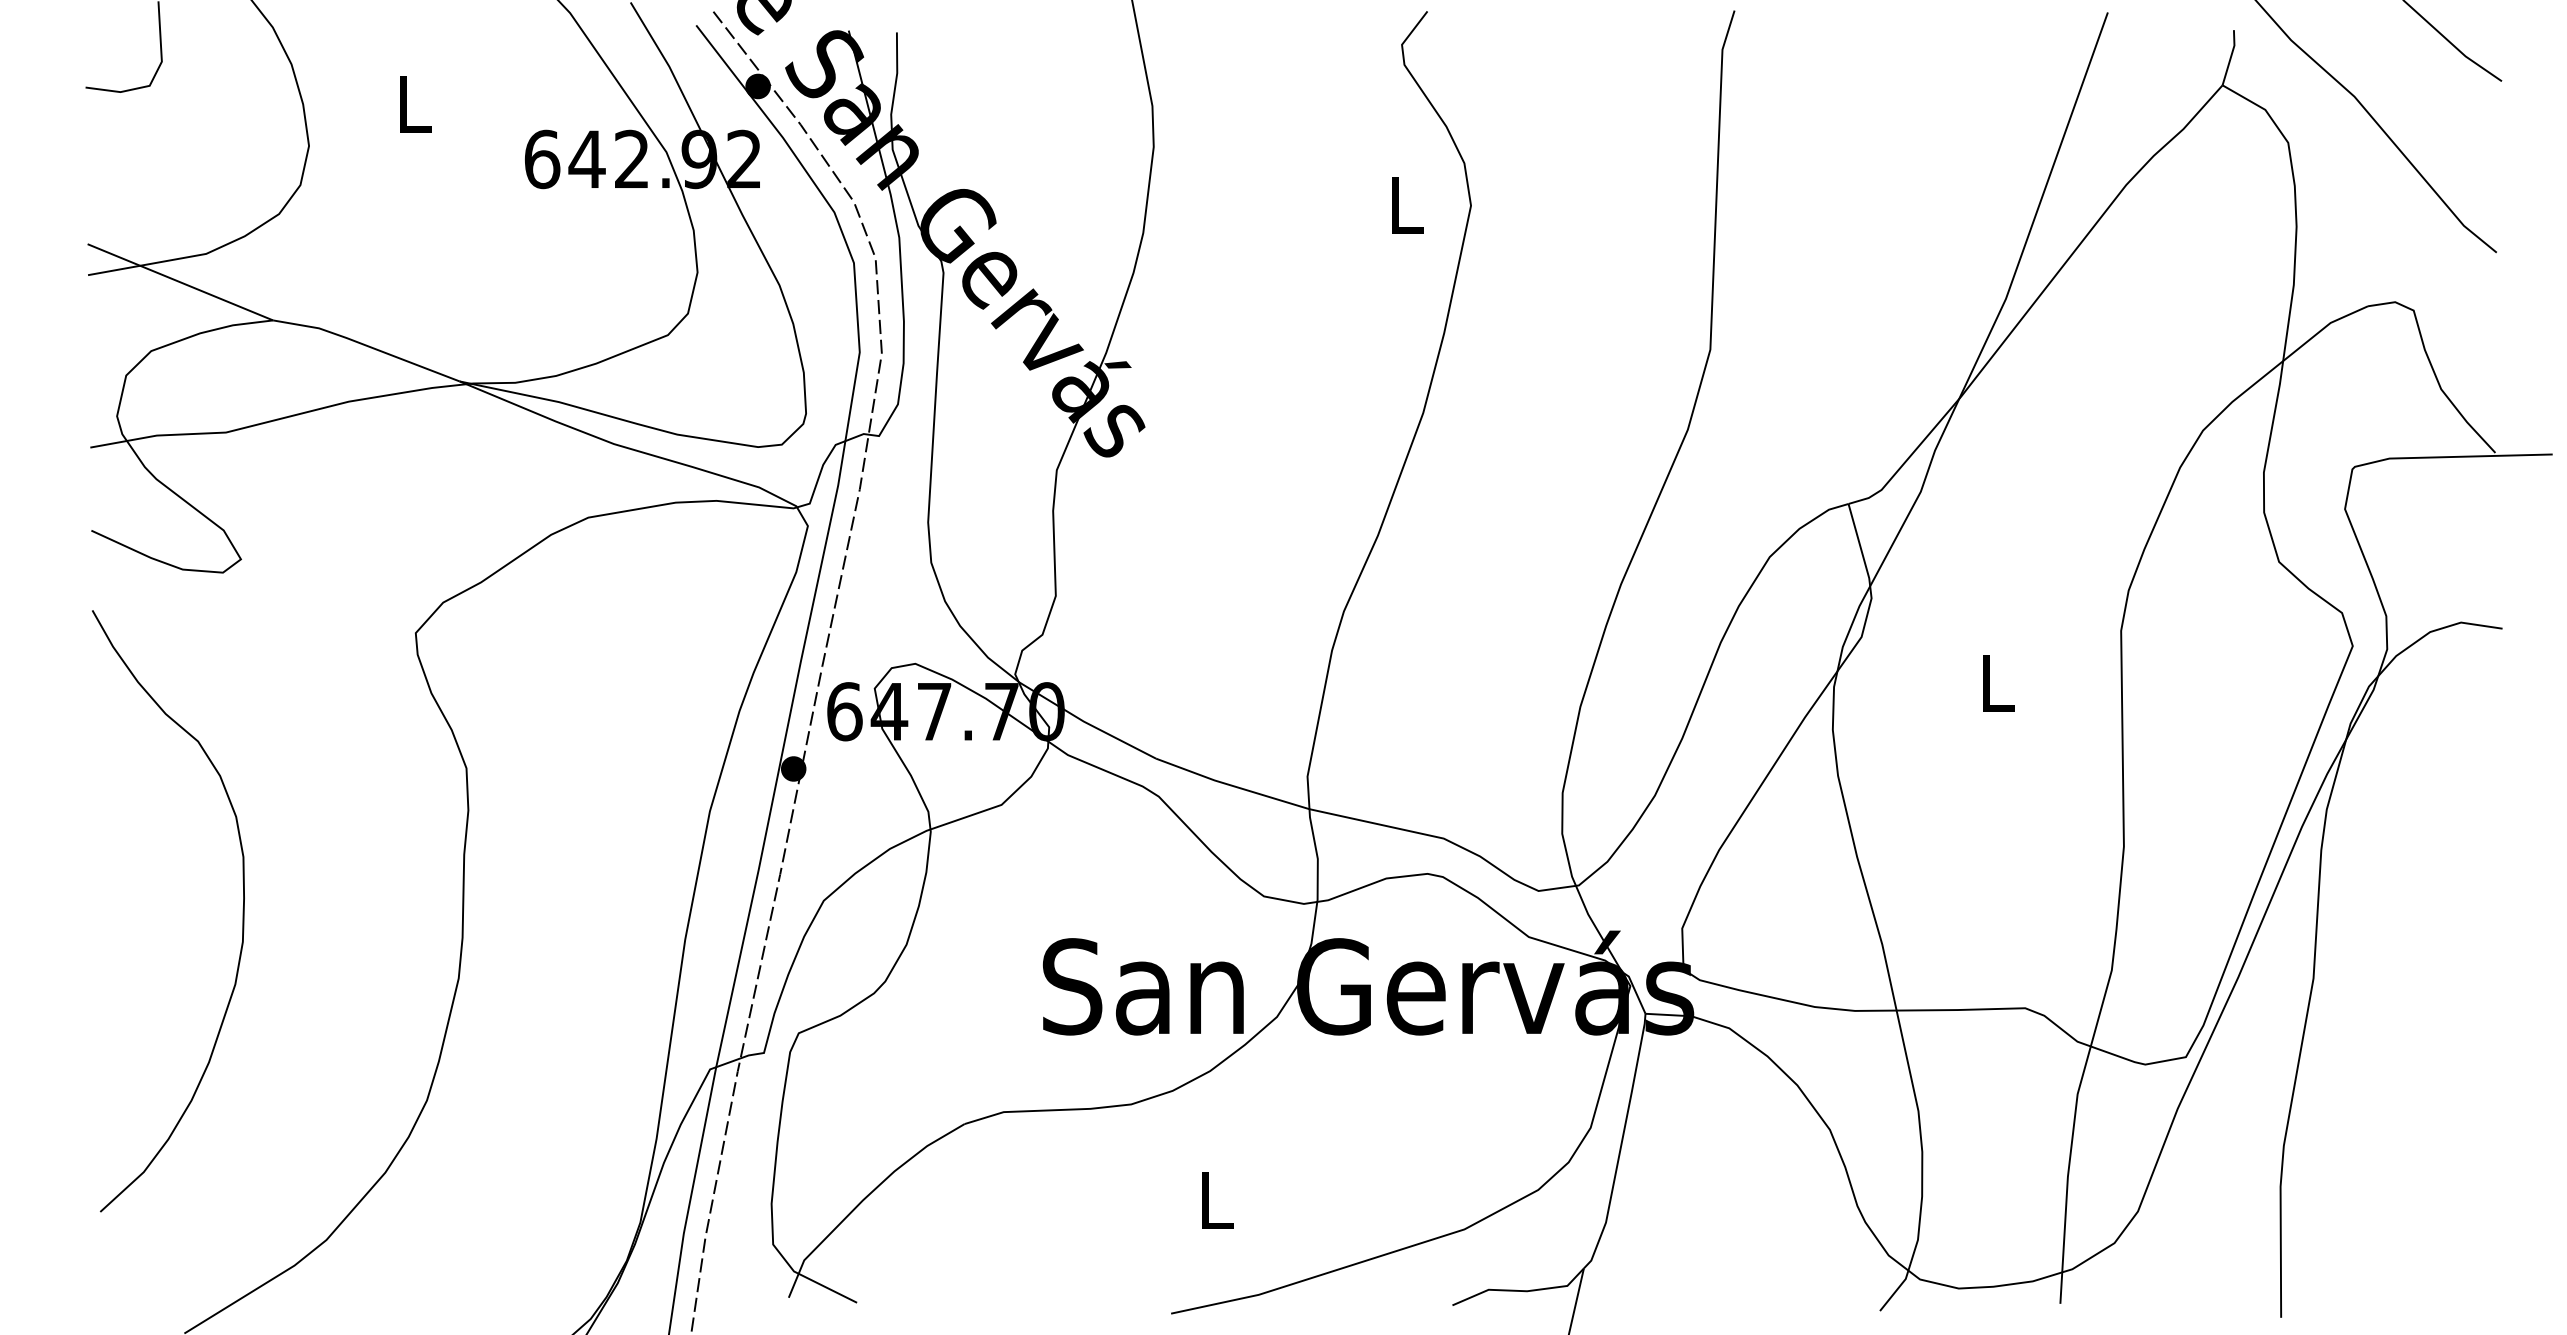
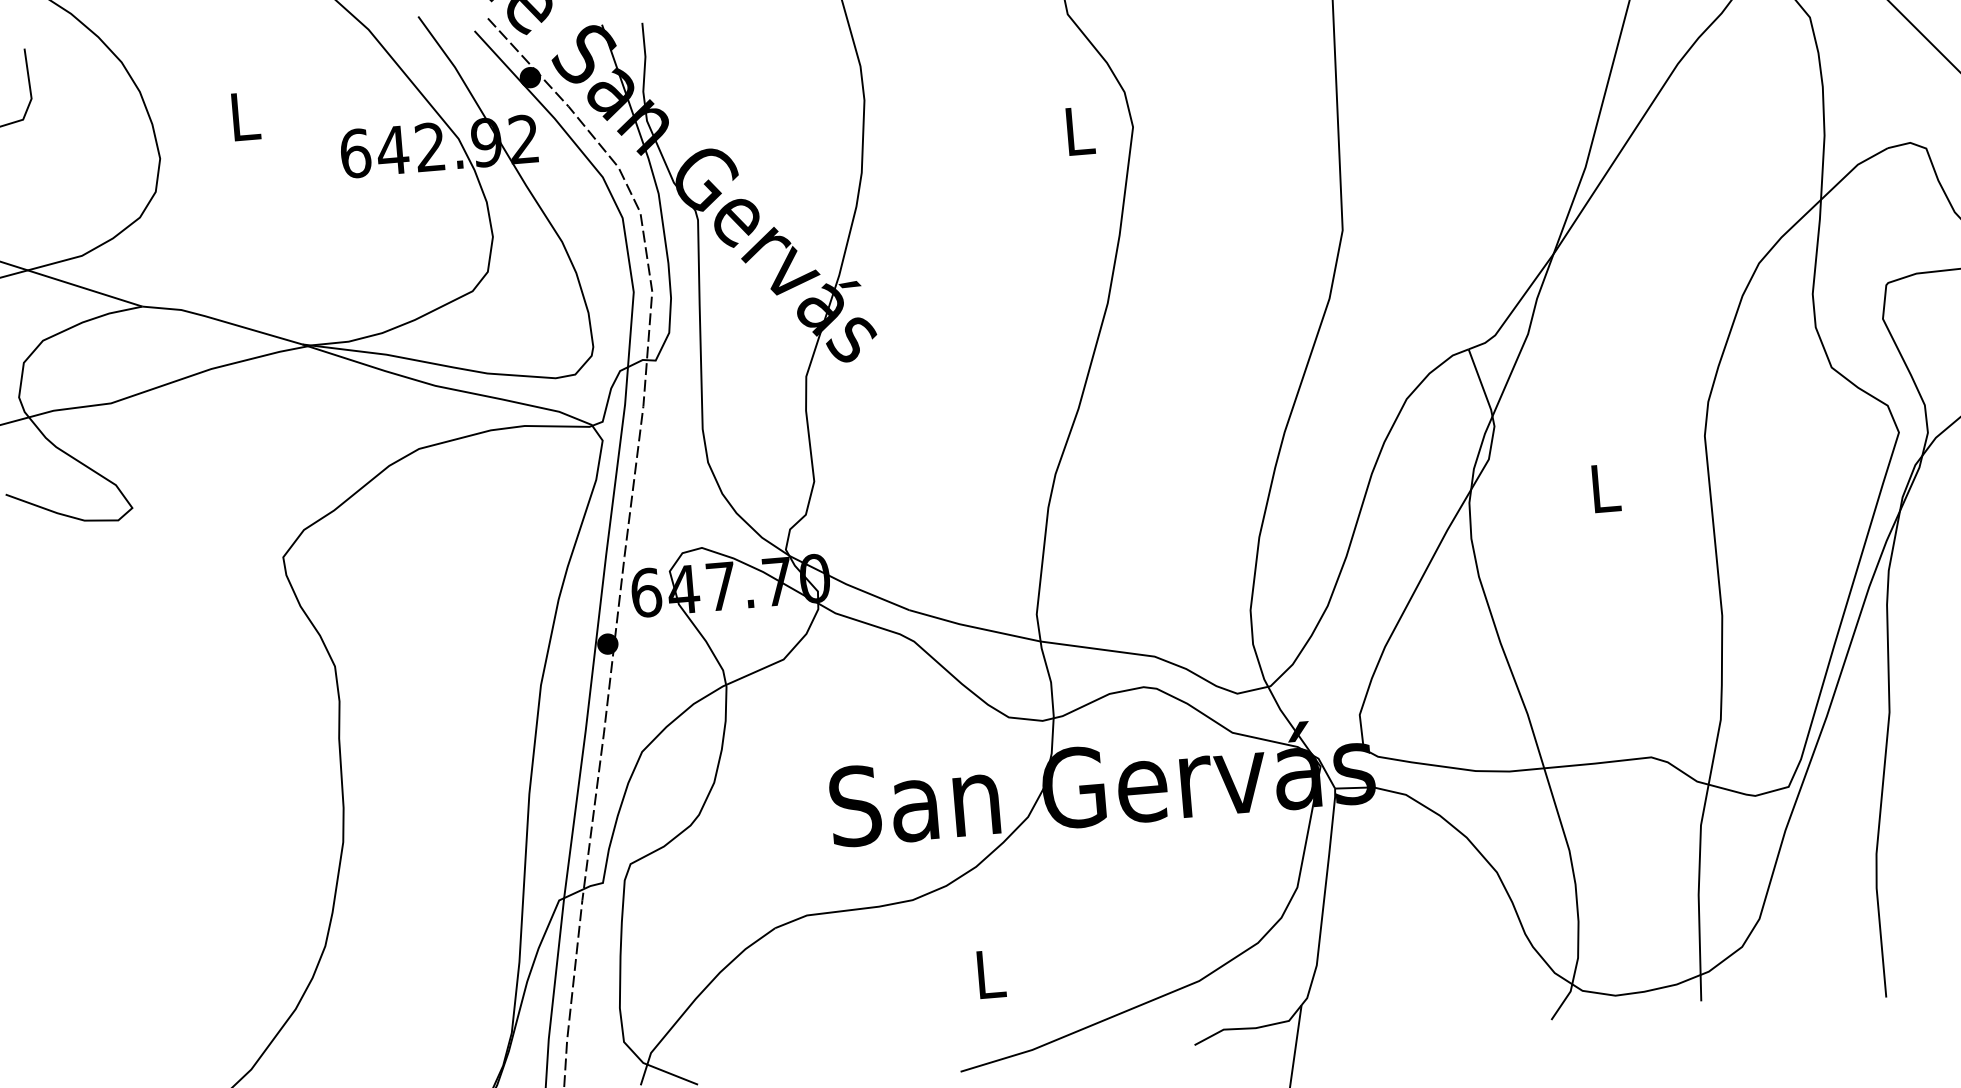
curve: (242, 911) -> (158, 801), removed

